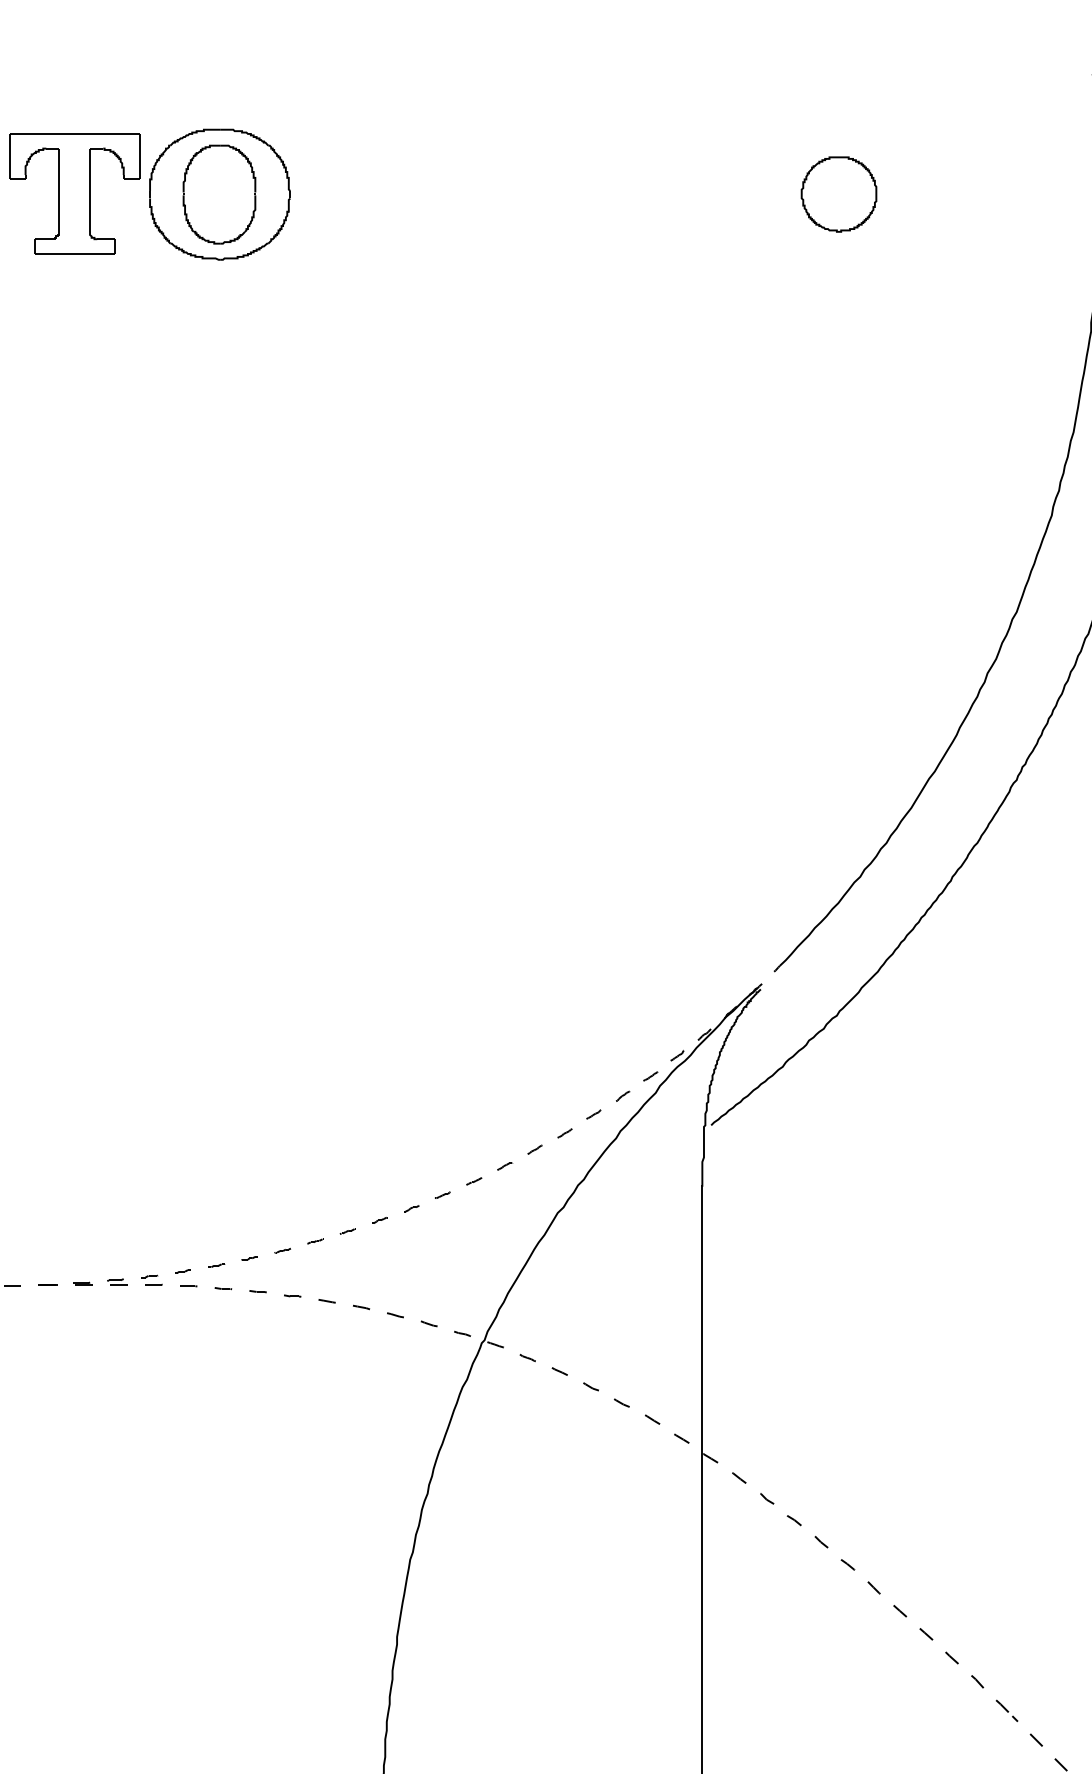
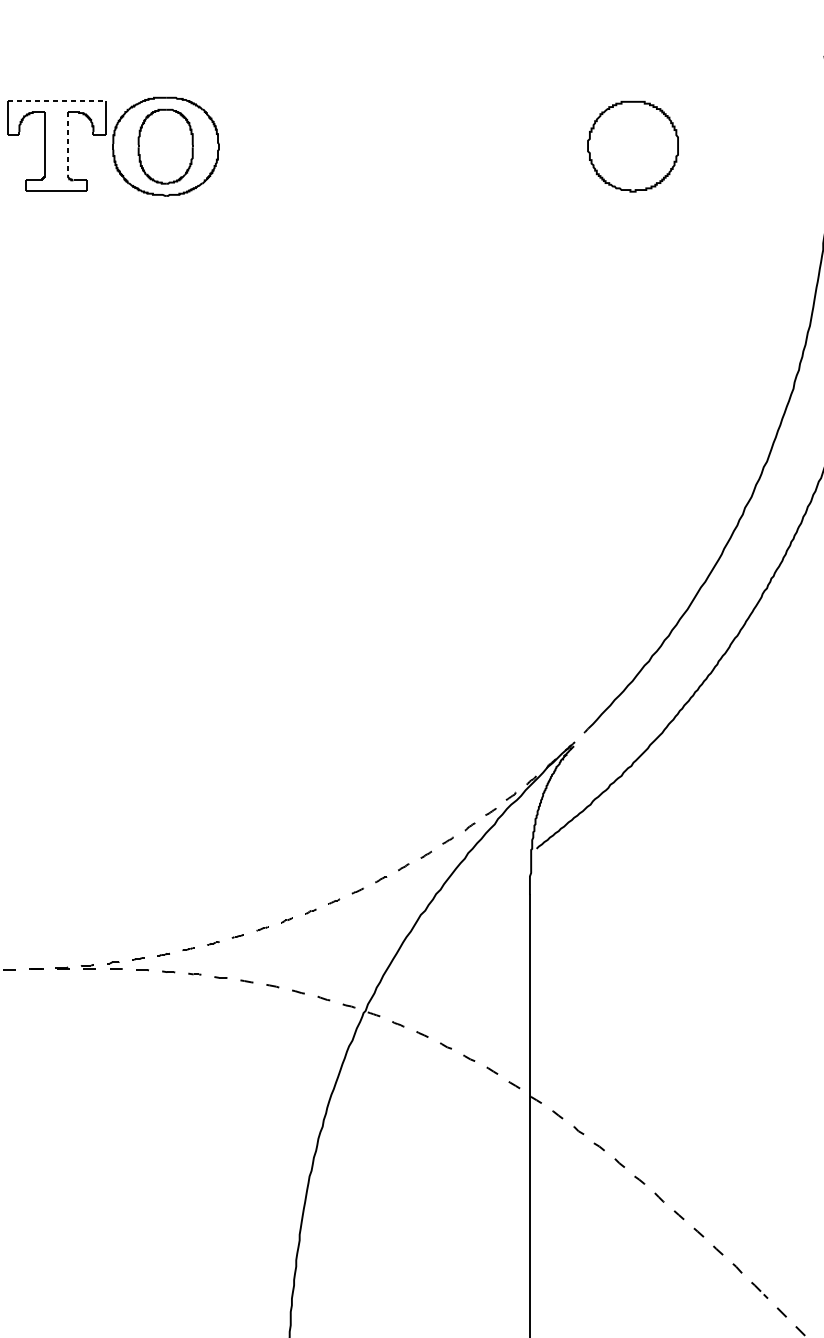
line: (74, 133) -> (56, 100), solid -> dashed
line: (90, 190) -> (68, 143), solid -> dashed
part: (838, 194) -> (632, 146), size x1.6

